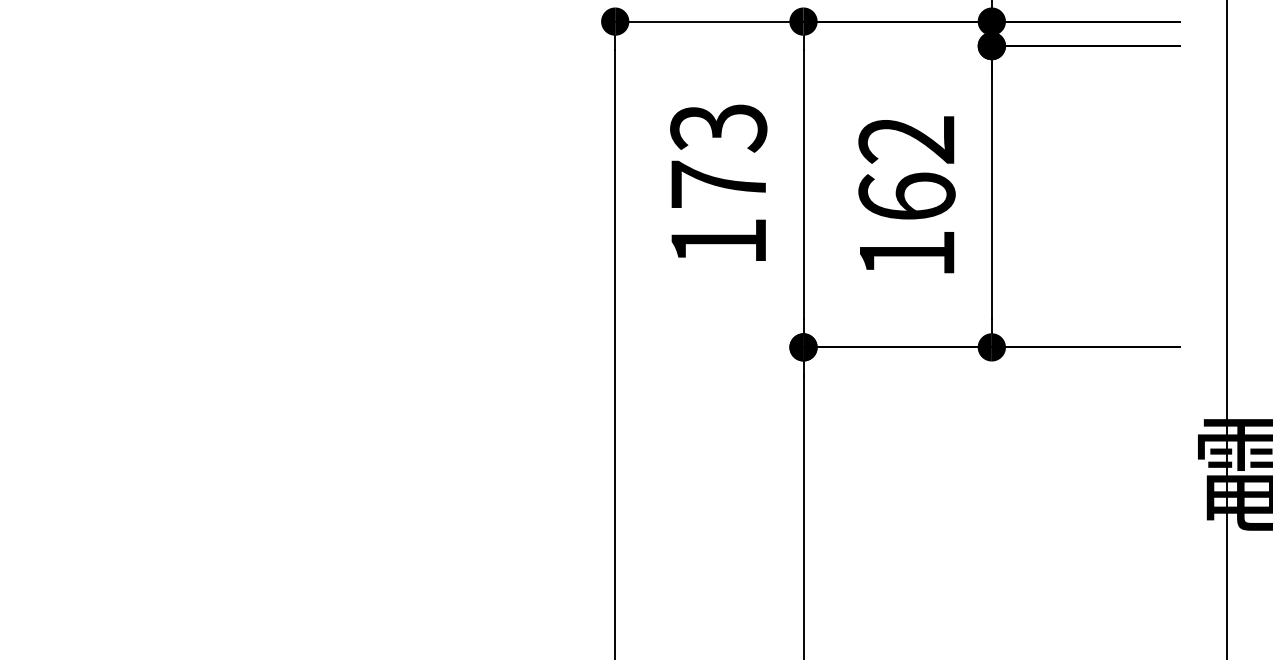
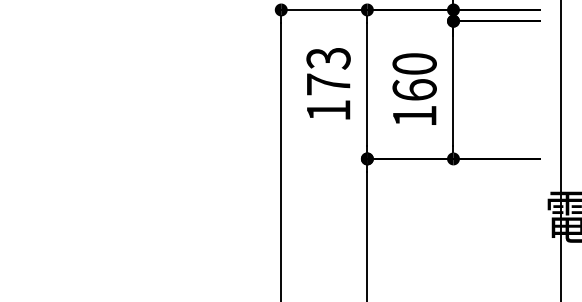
text: (906, 138) -> (414, 63), 162 -> 160

